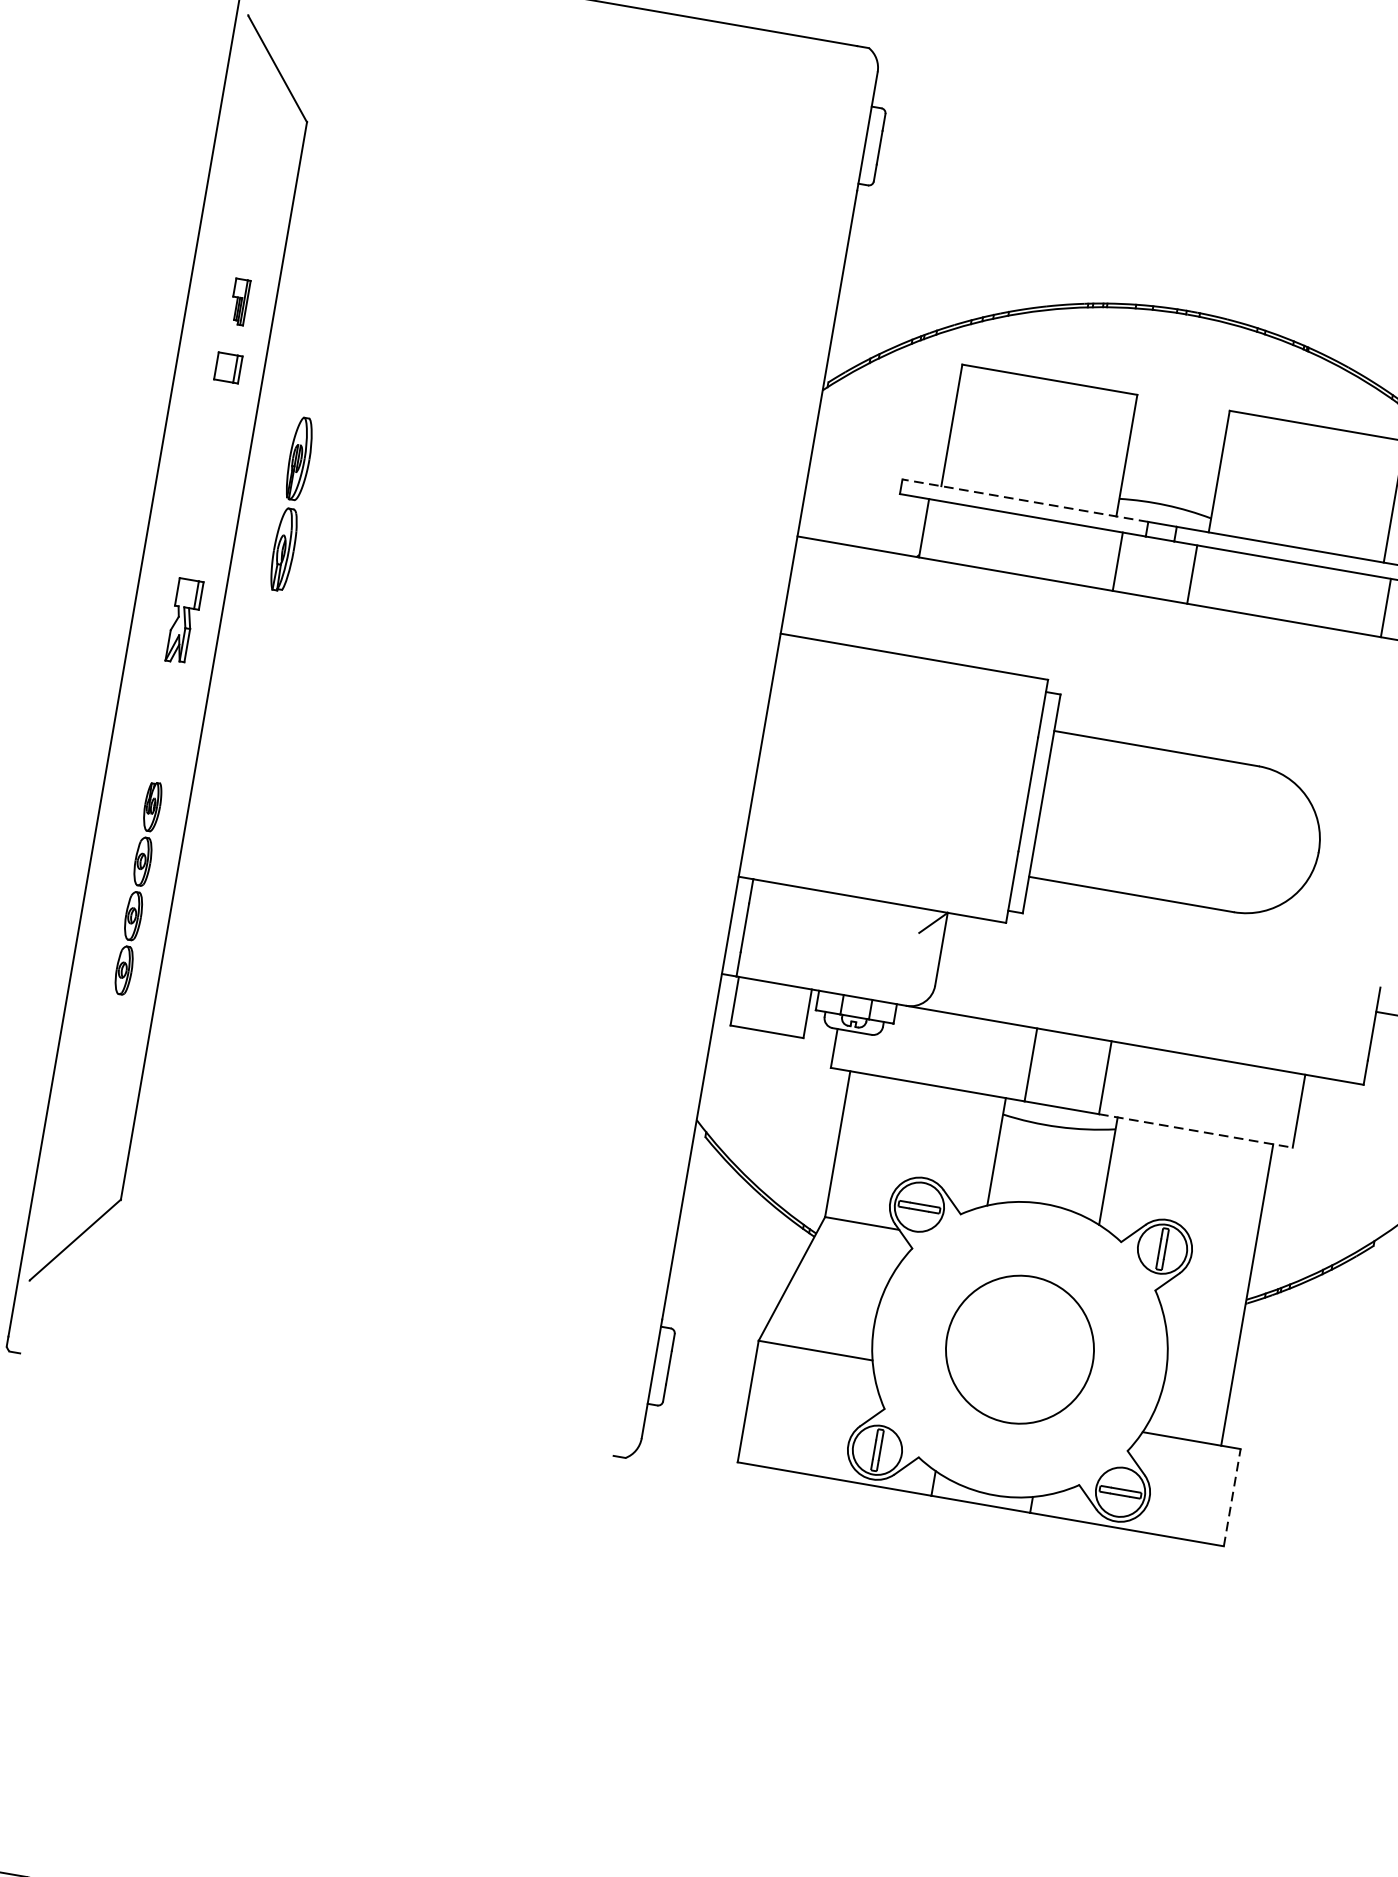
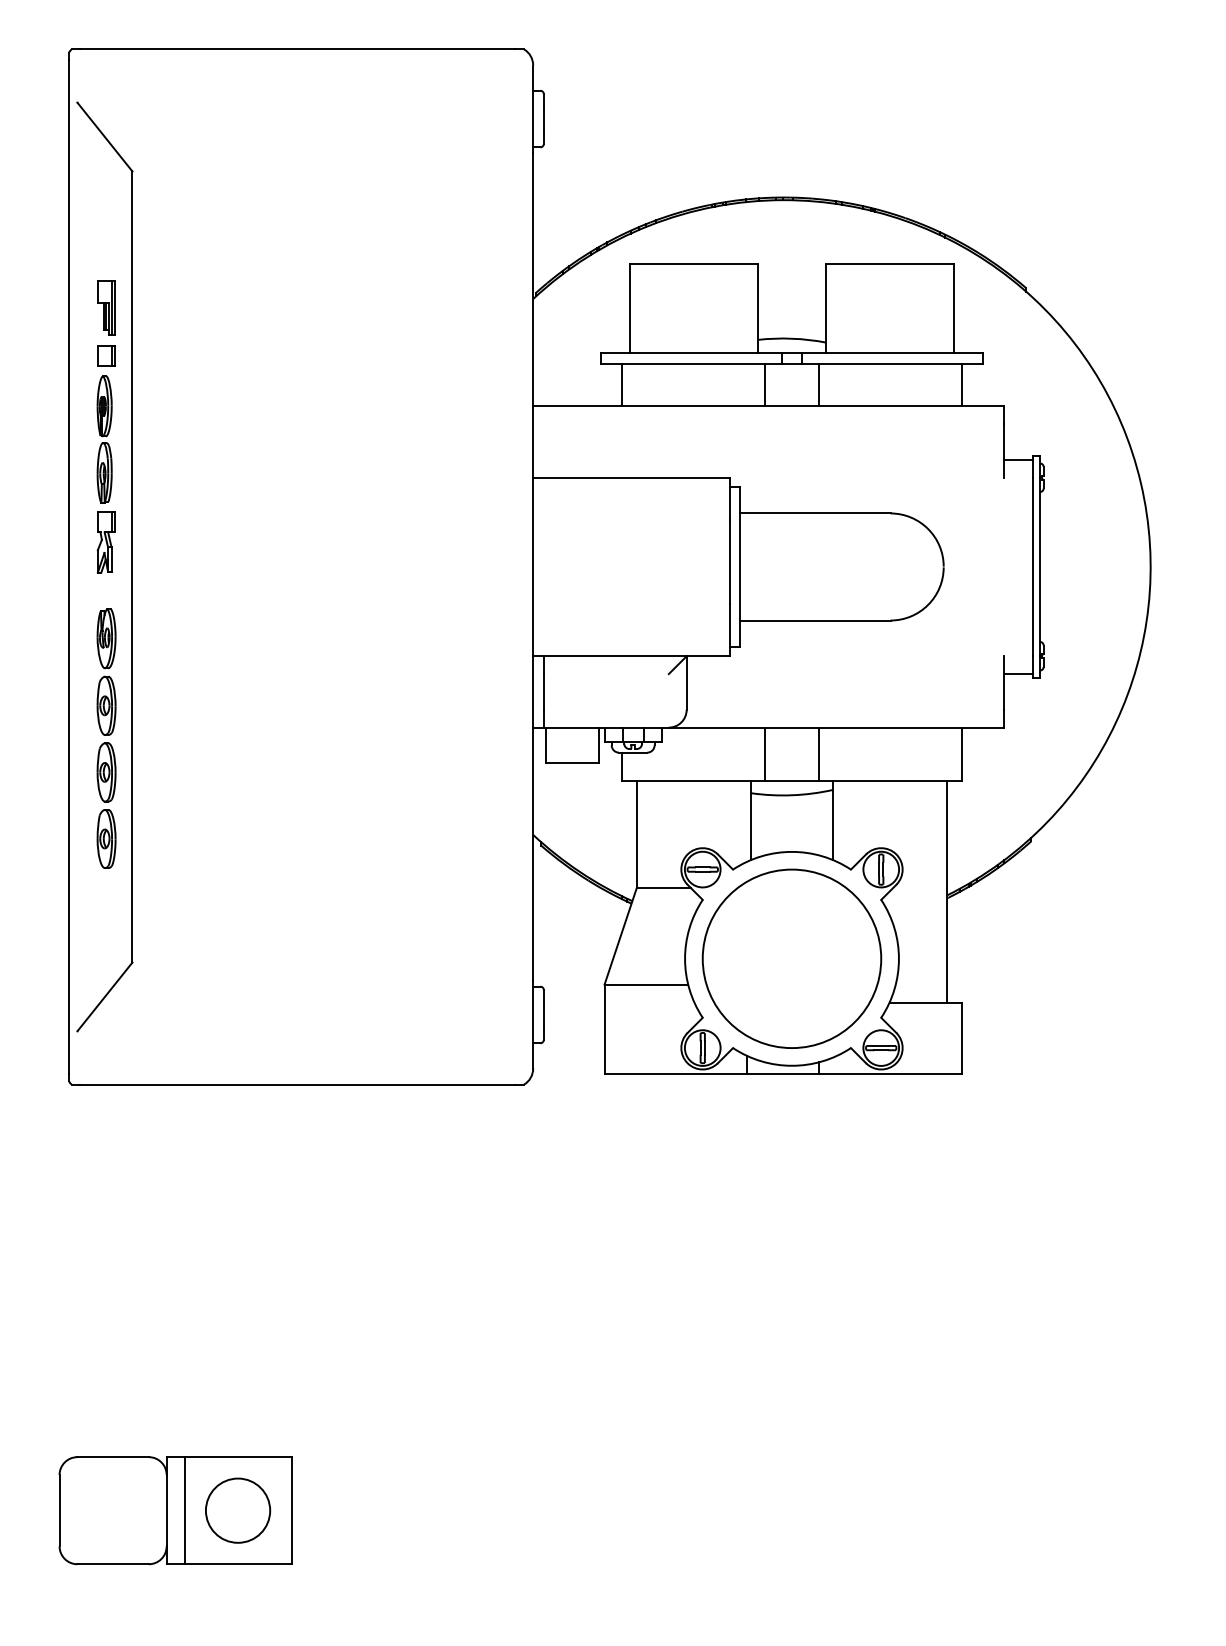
part: (239, 301) -> (106, 307), size x1.67
line: (1024, 500) -> (690, 352), dashed -> solid
part: (291, 503) -> (104, 439), moved
part: (138, 888) -> (106, 738), size x1.67
line: (1195, 1131) -> (890, 781), dashed -> solid
circle: (1019, 1349) -> (791, 958), size x1.67
line: (317, 1404) -> (297, 1084), added
line: (1232, 1498) -> (961, 1038), dashed -> solid

